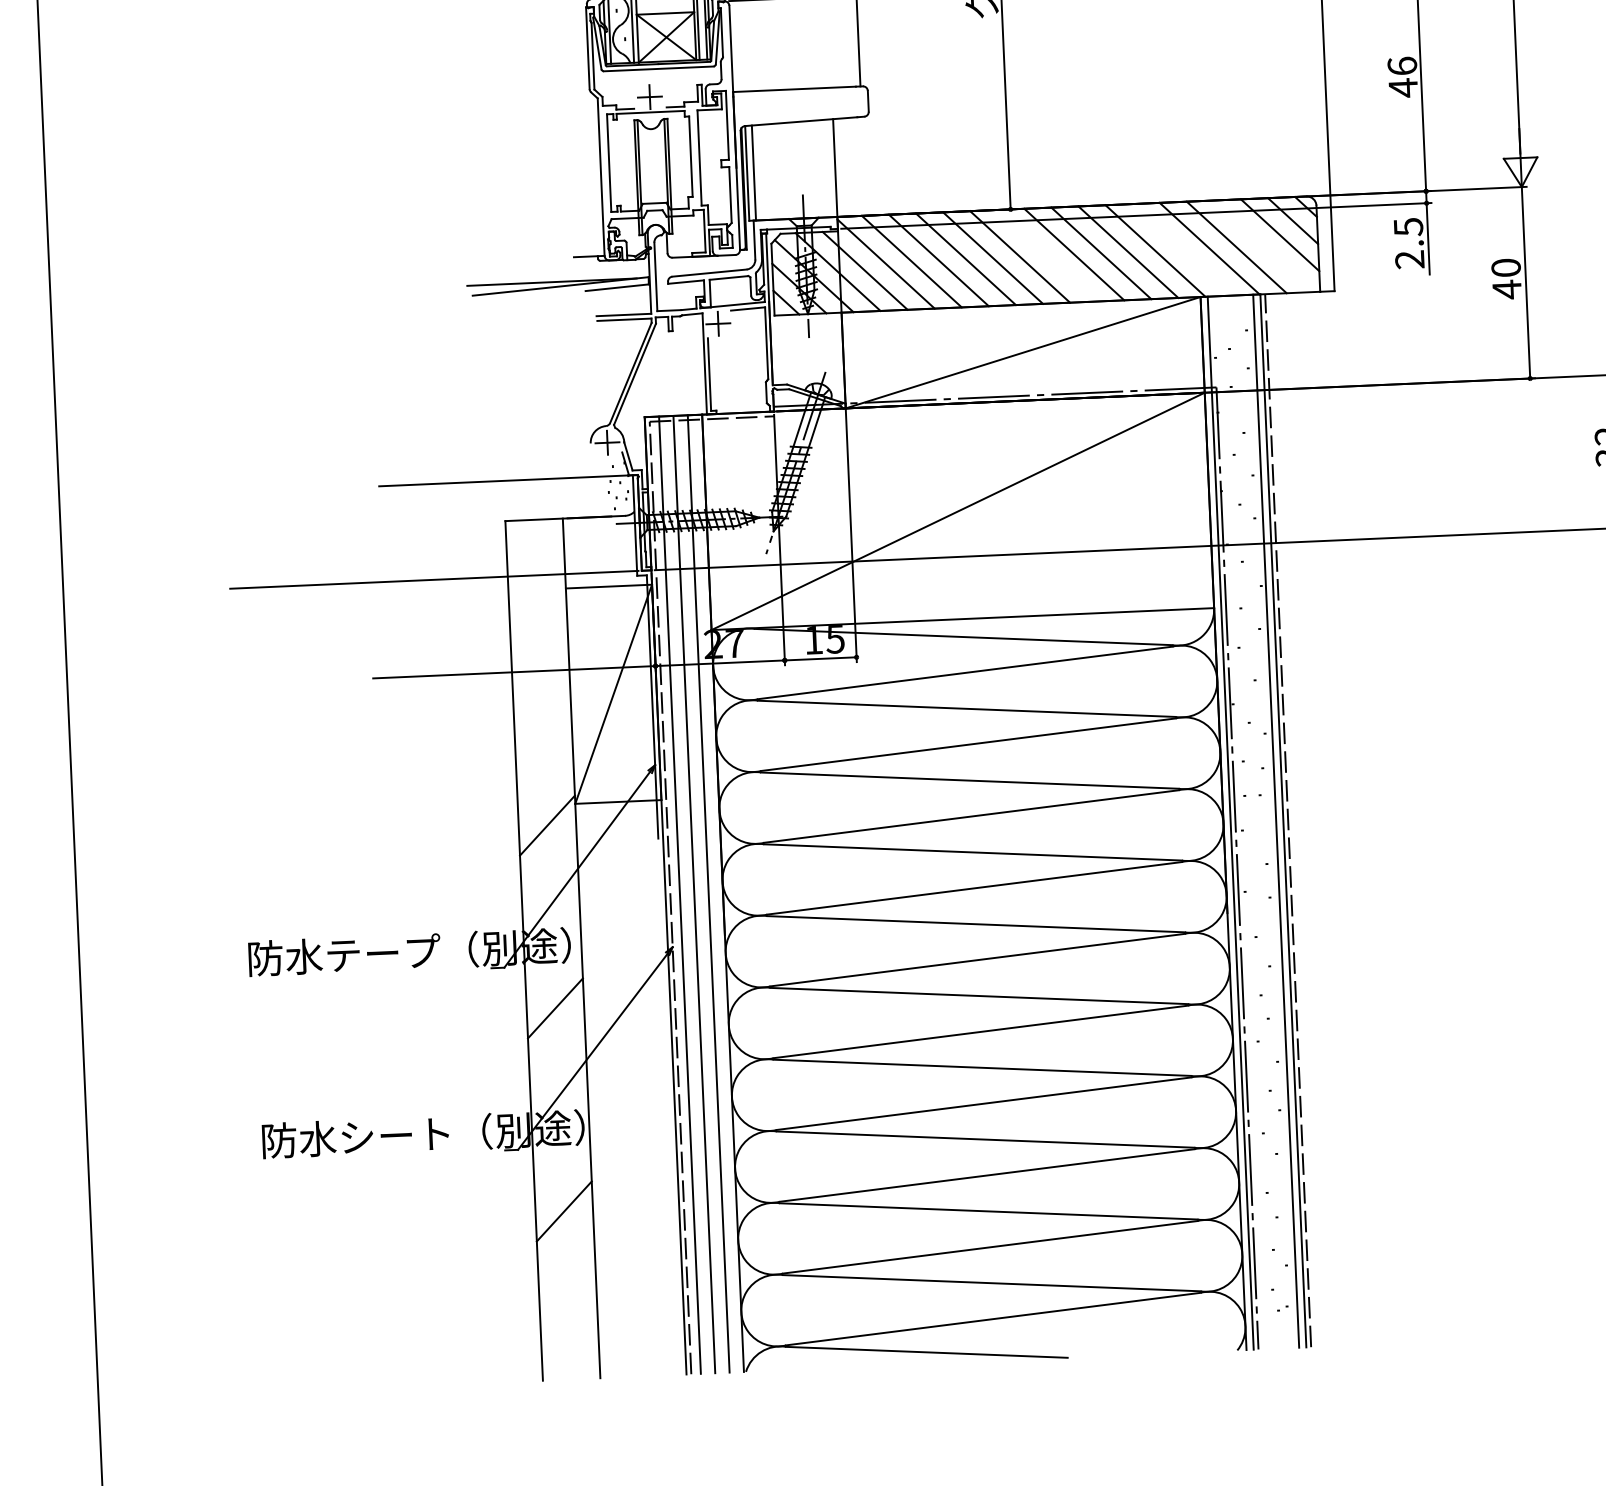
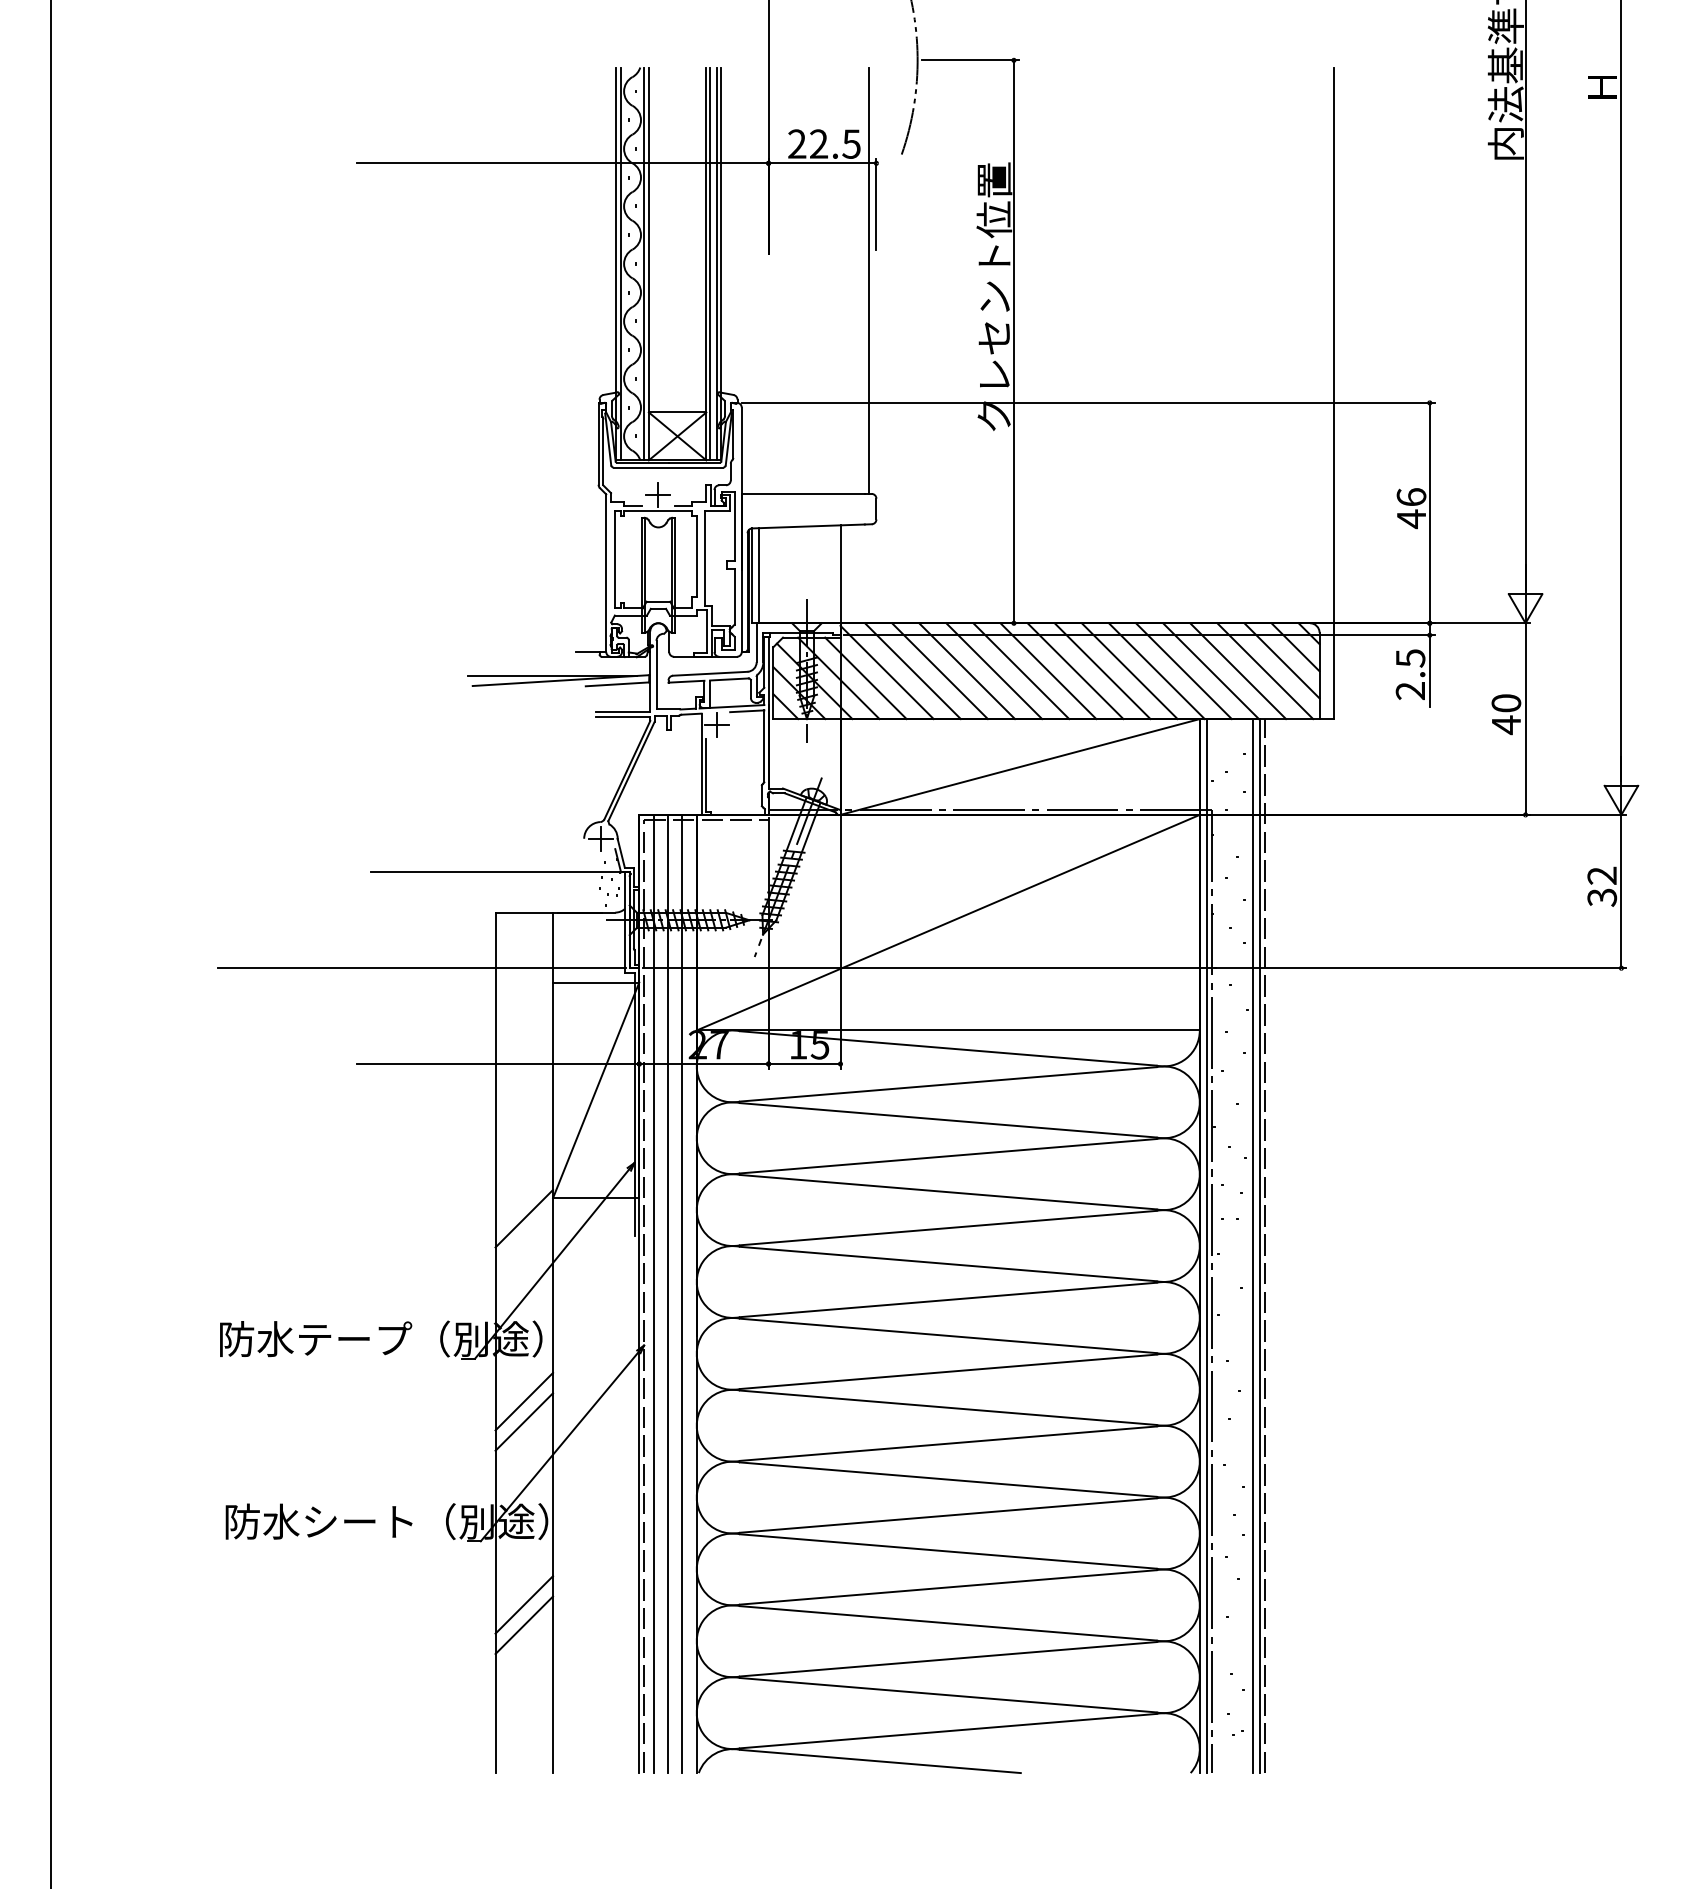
line: (1264, 246) -> (1265, 671), added
line: (1182, 250) -> (1183, 671), added
line: (1047, 256) -> (1048, 671), added
line: (556, 1028) -> (524, 1421), added
line: (565, 1232) -> (524, 1625), added

